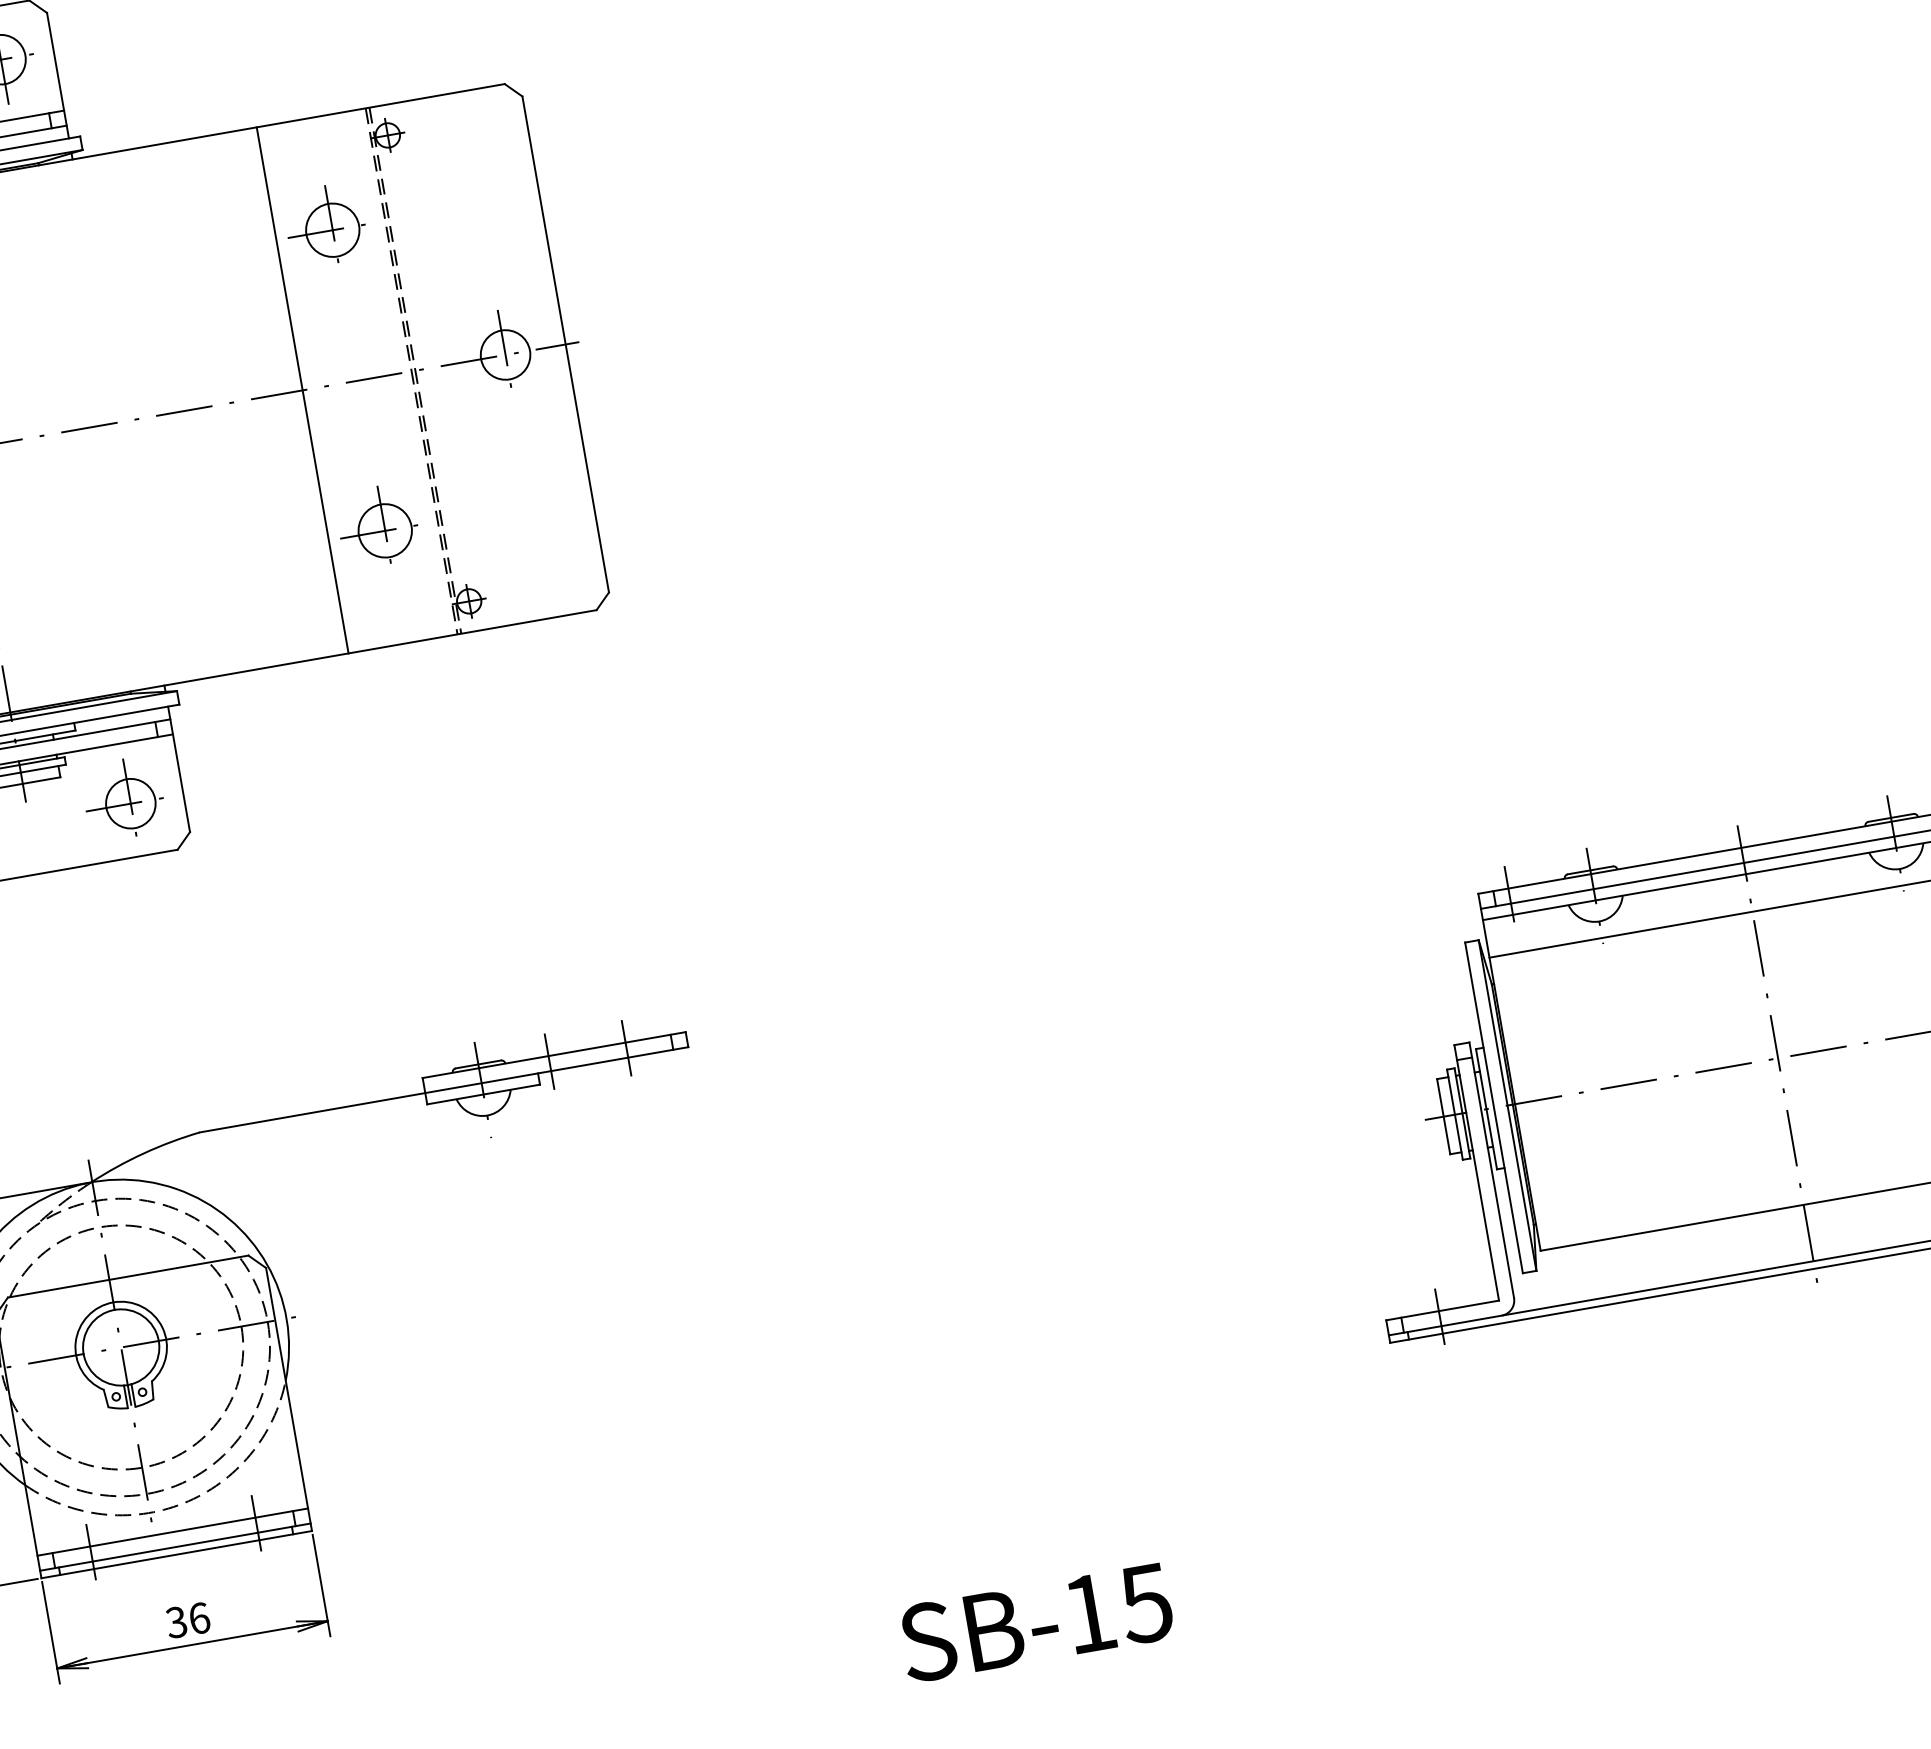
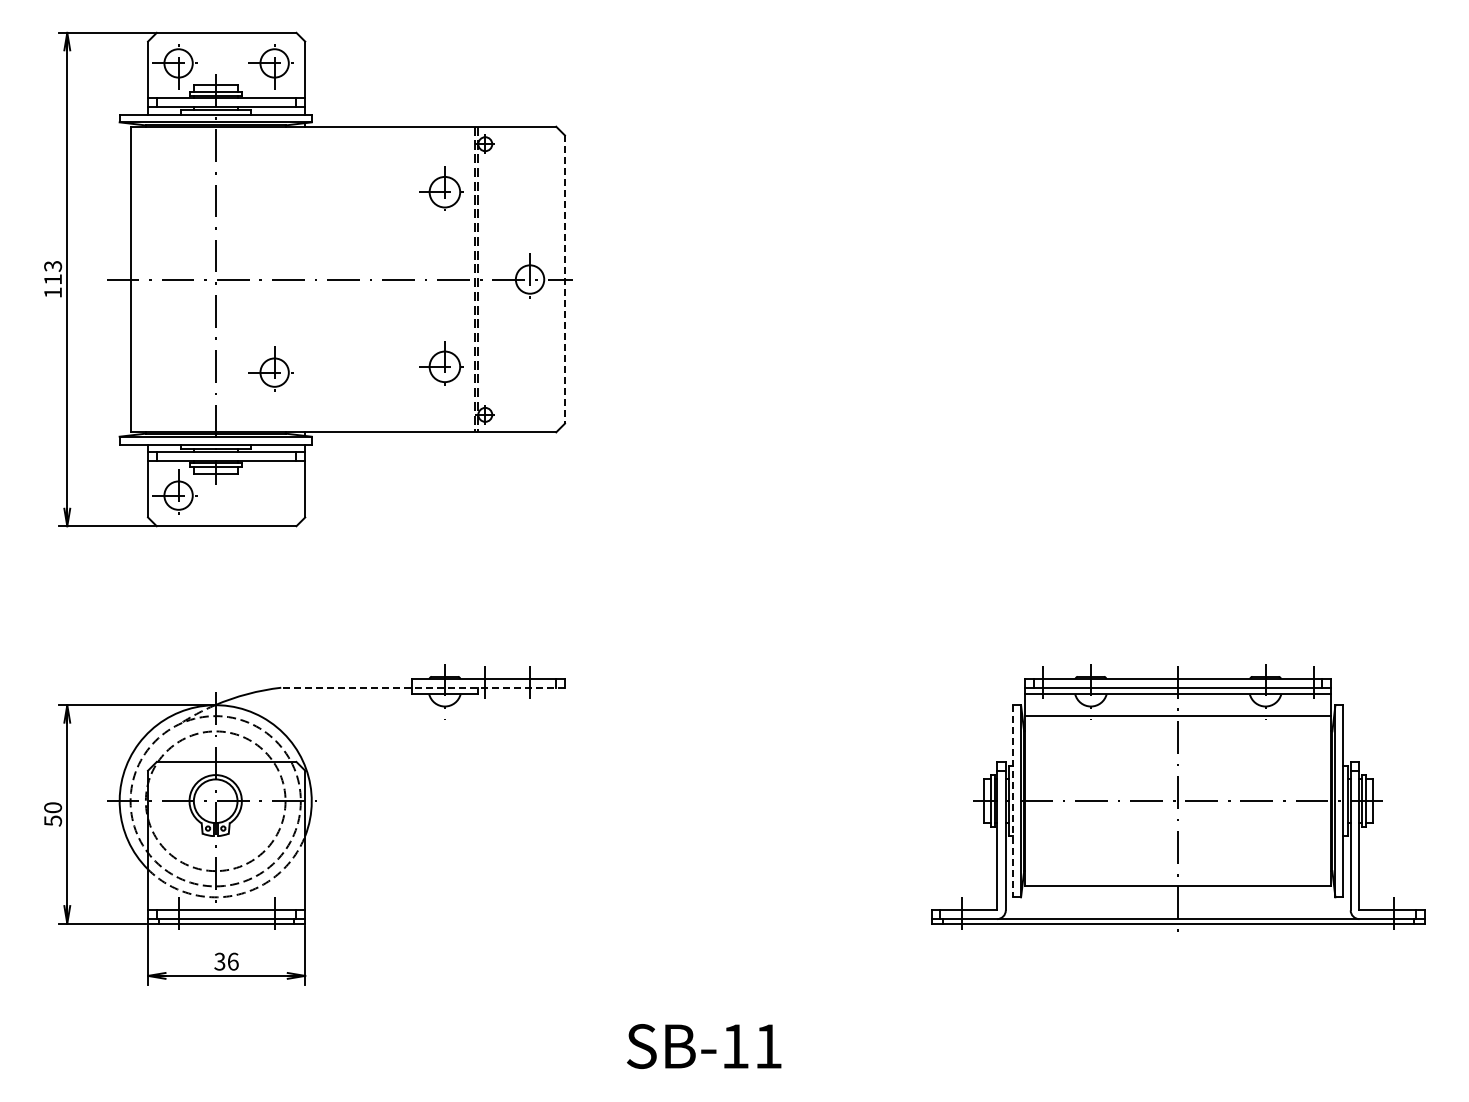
line: (565, 346) -> (564, 280), solid -> dashed
line: (303, 390) -> (412, 279), removed
part: (122, 797) -> (270, 368), moved
line: (444, 1089) -> (423, 687), solid -> dashed
line: (1494, 1108) -> (1013, 801), solid -> dashed
text: (1144, 1603) -> (767, 1046), SB-15 -> SB-11

